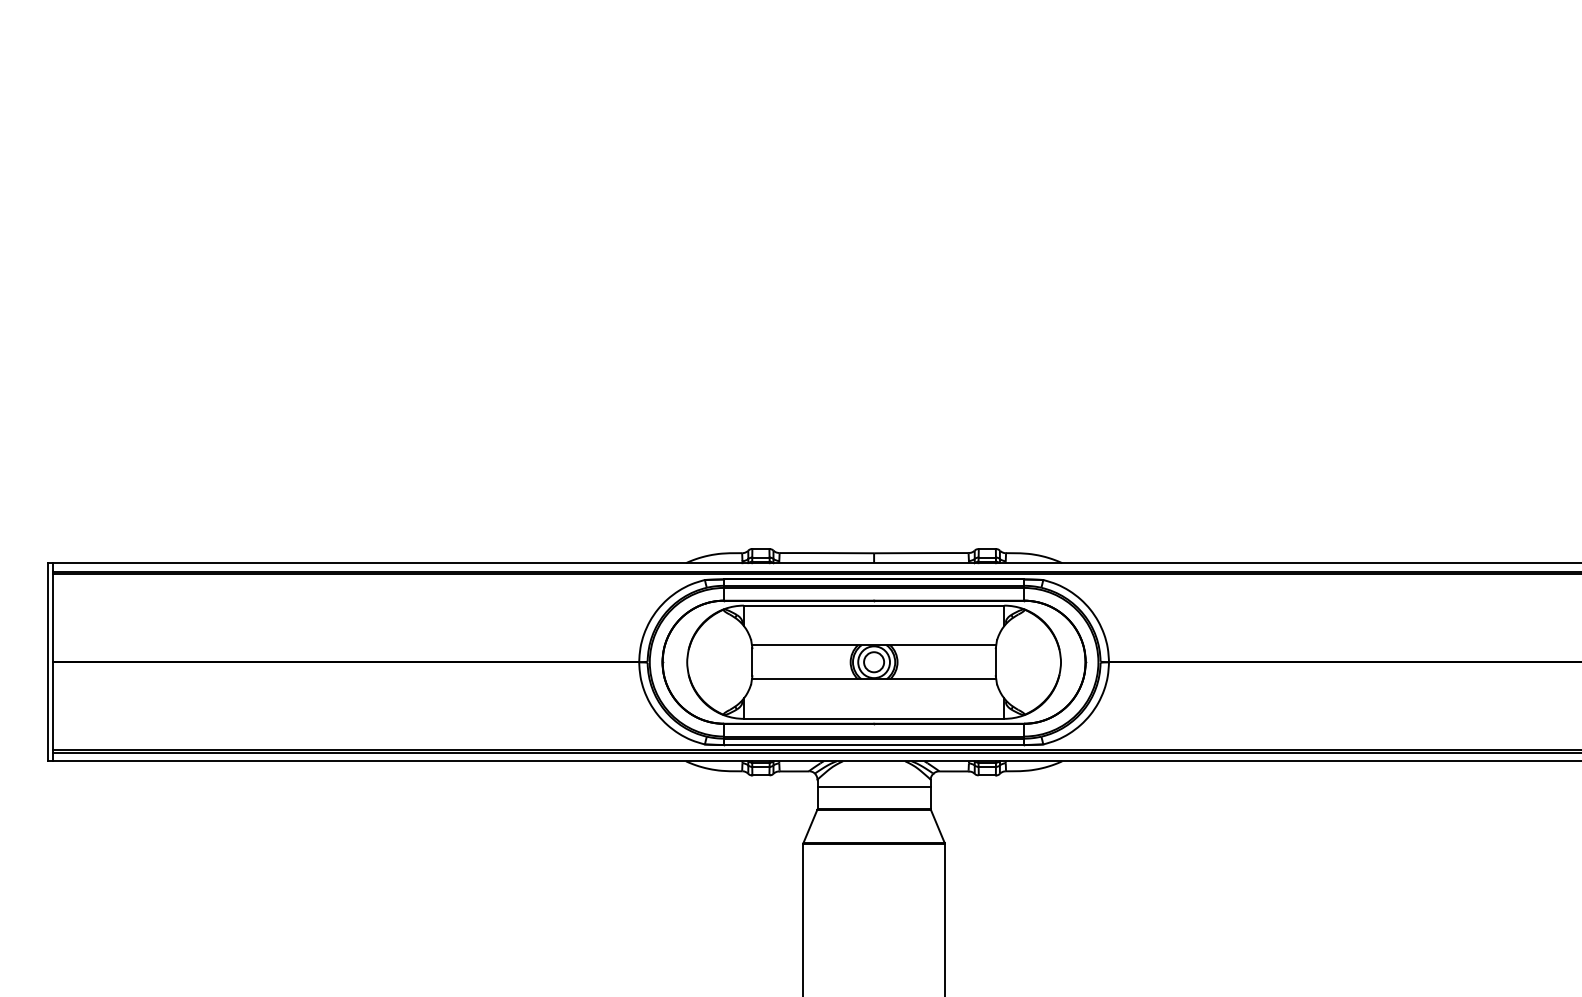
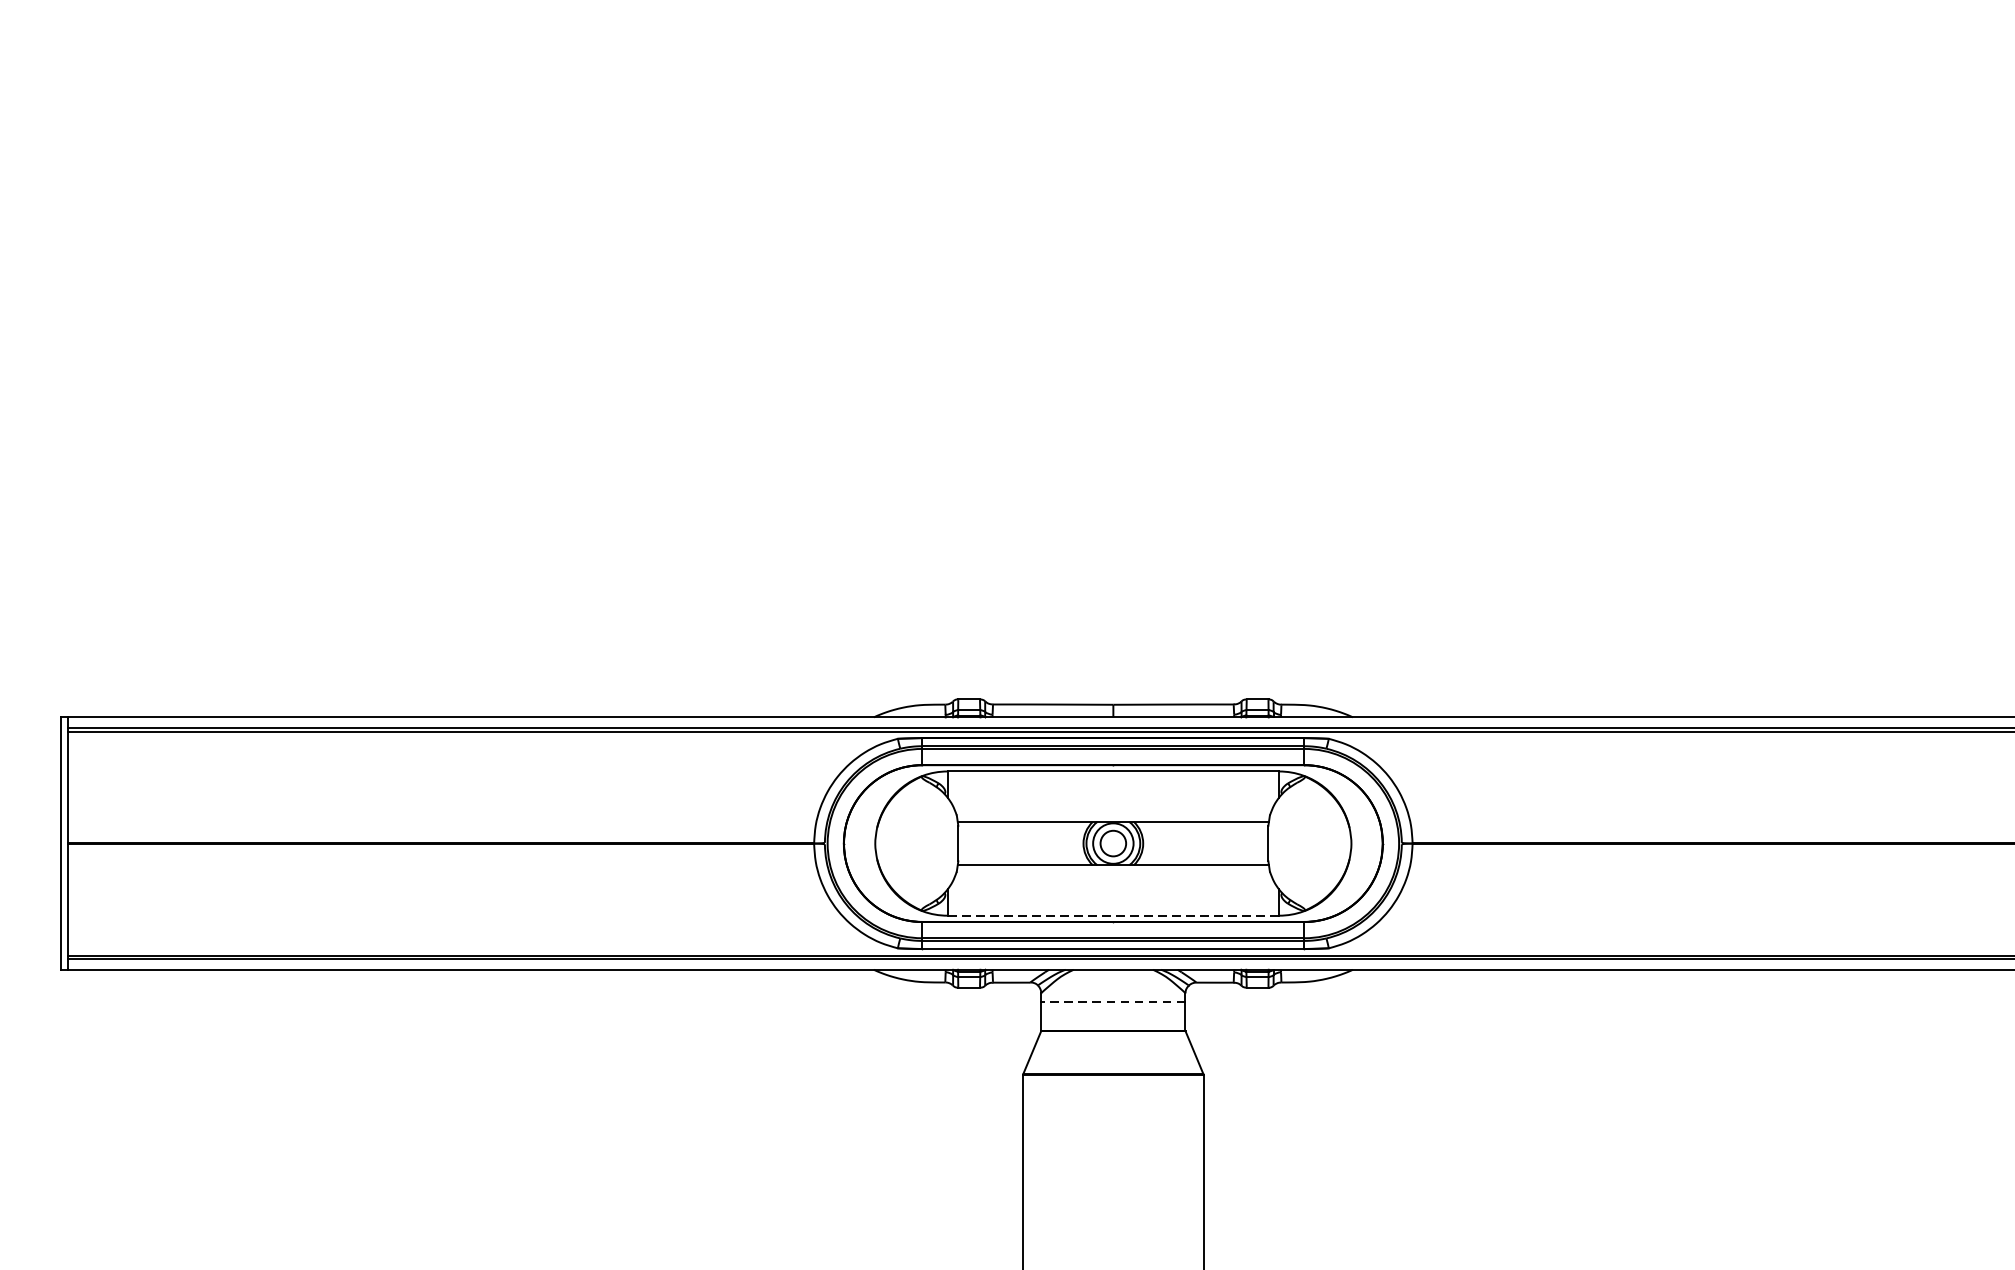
line: (873, 718) -> (1112, 915), solid -> dashed
line: (874, 786) -> (1113, 1001), solid -> dashed

